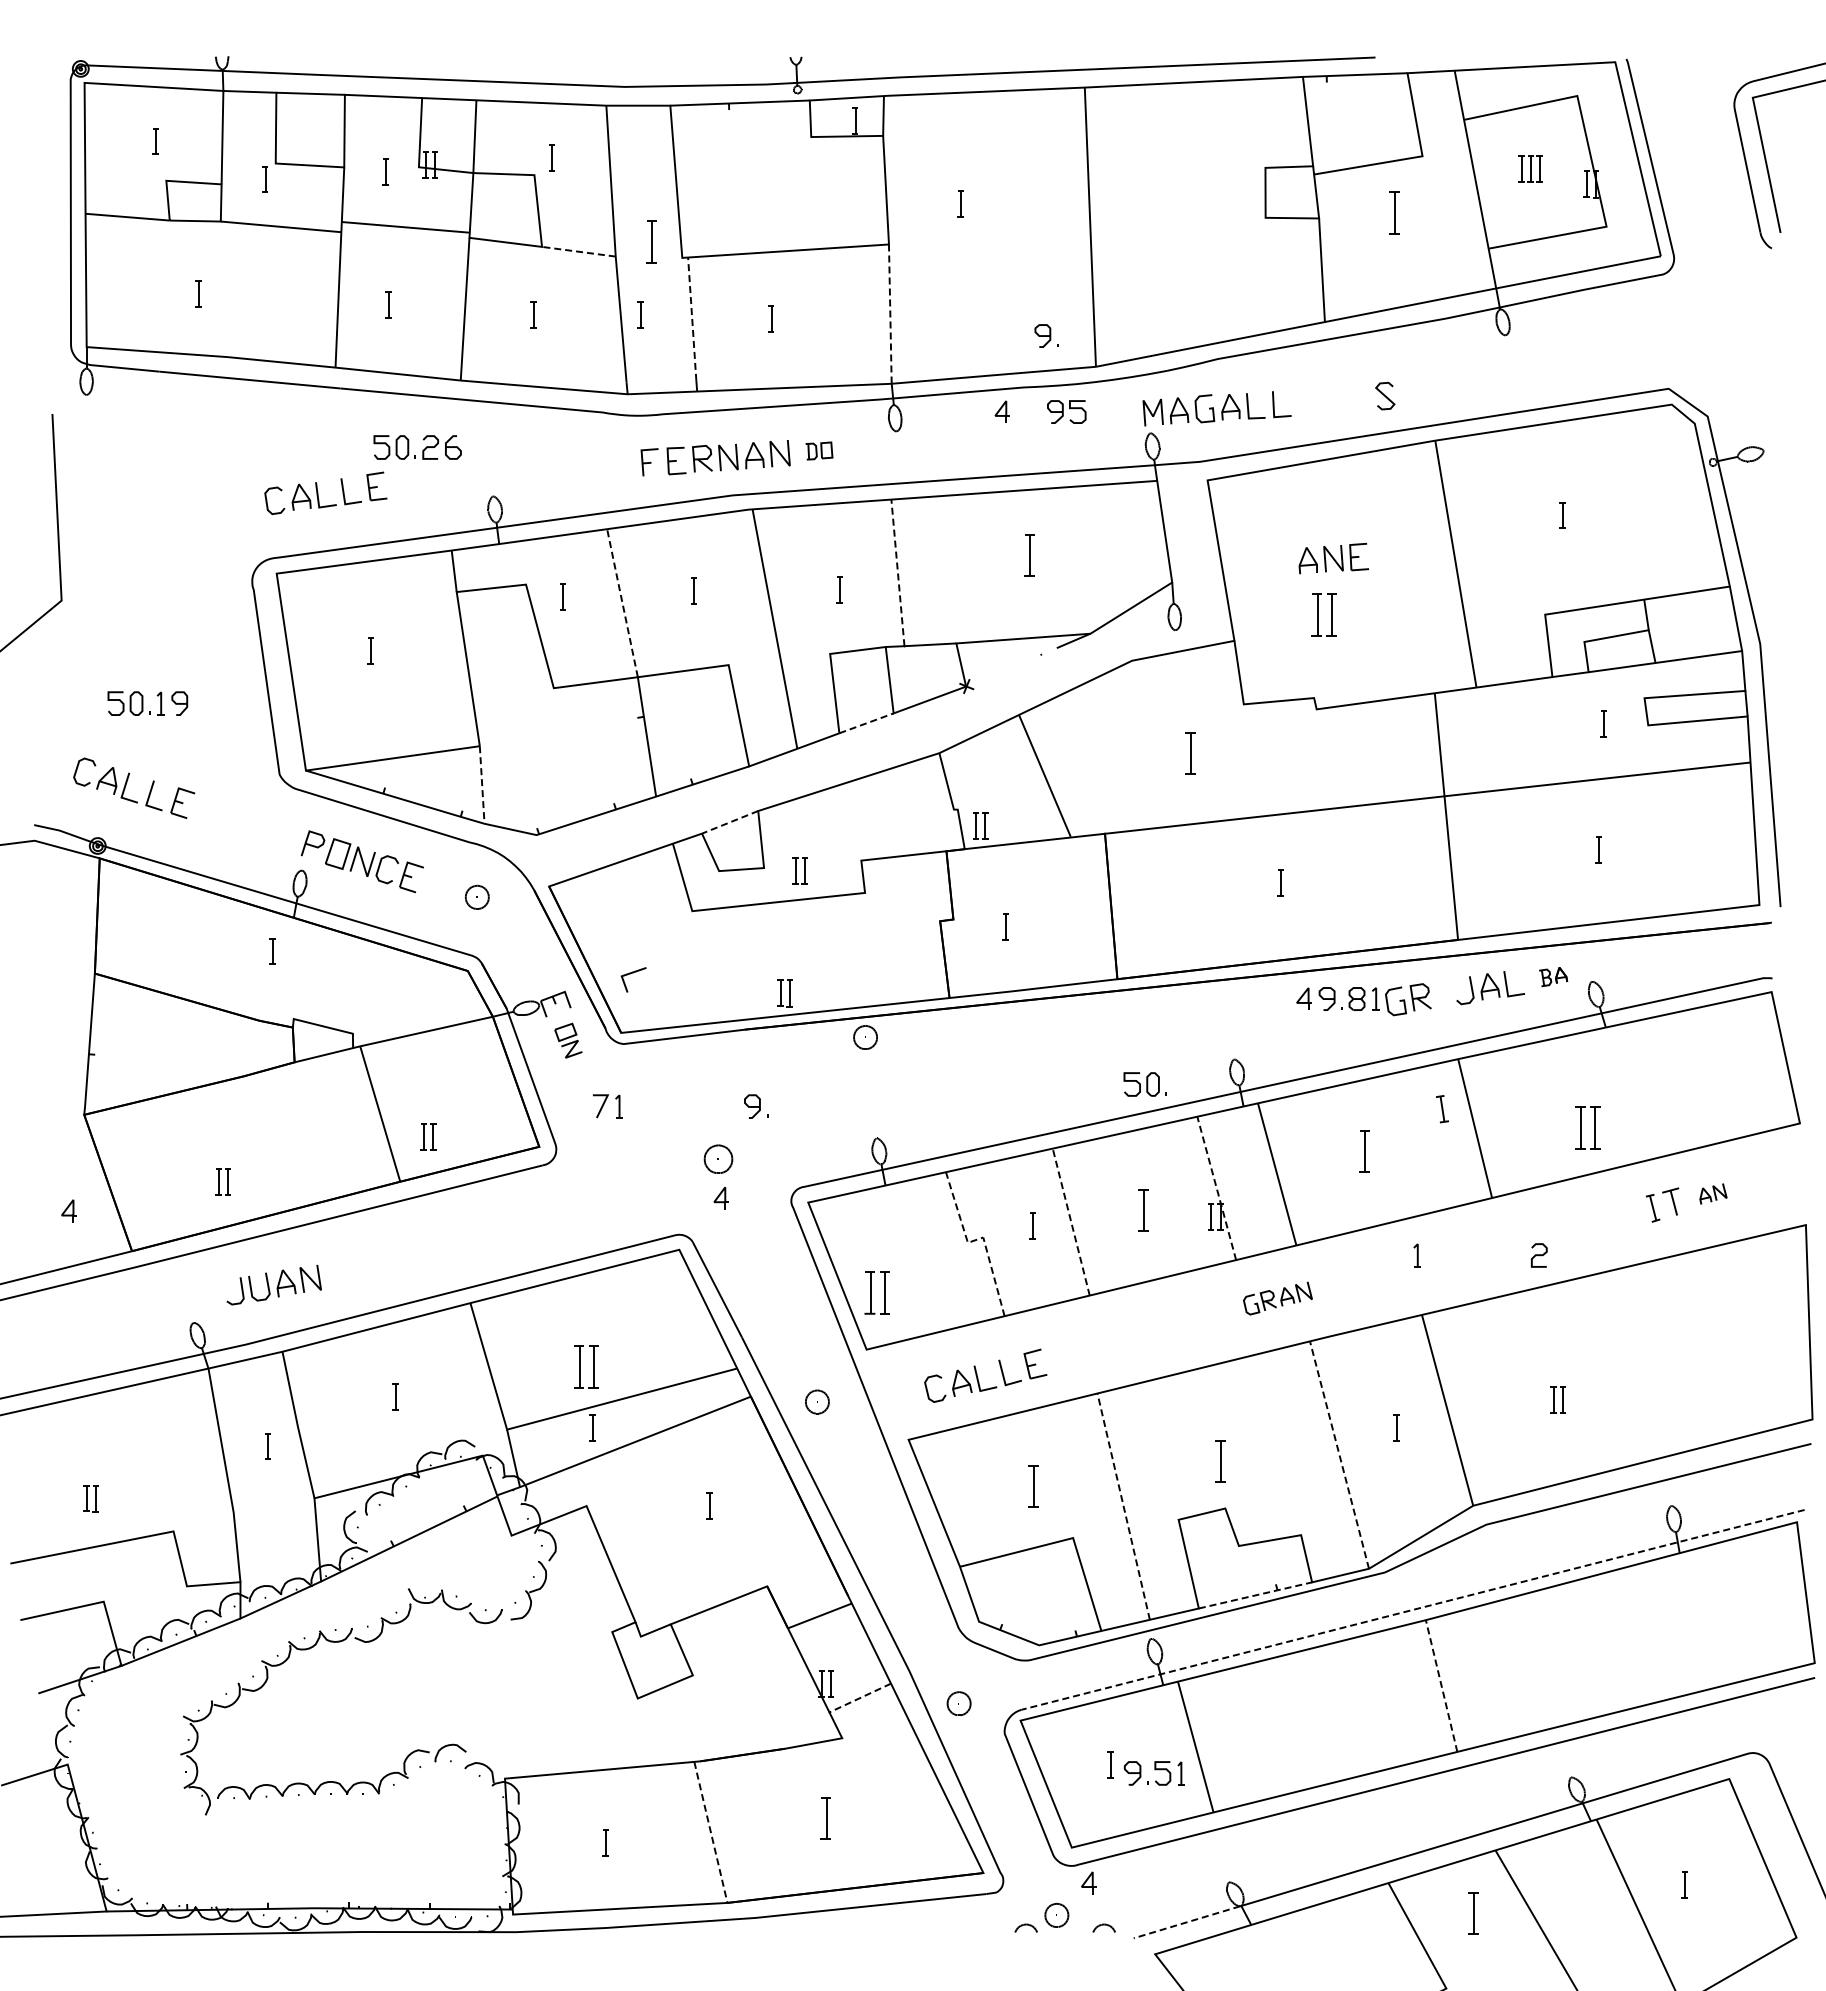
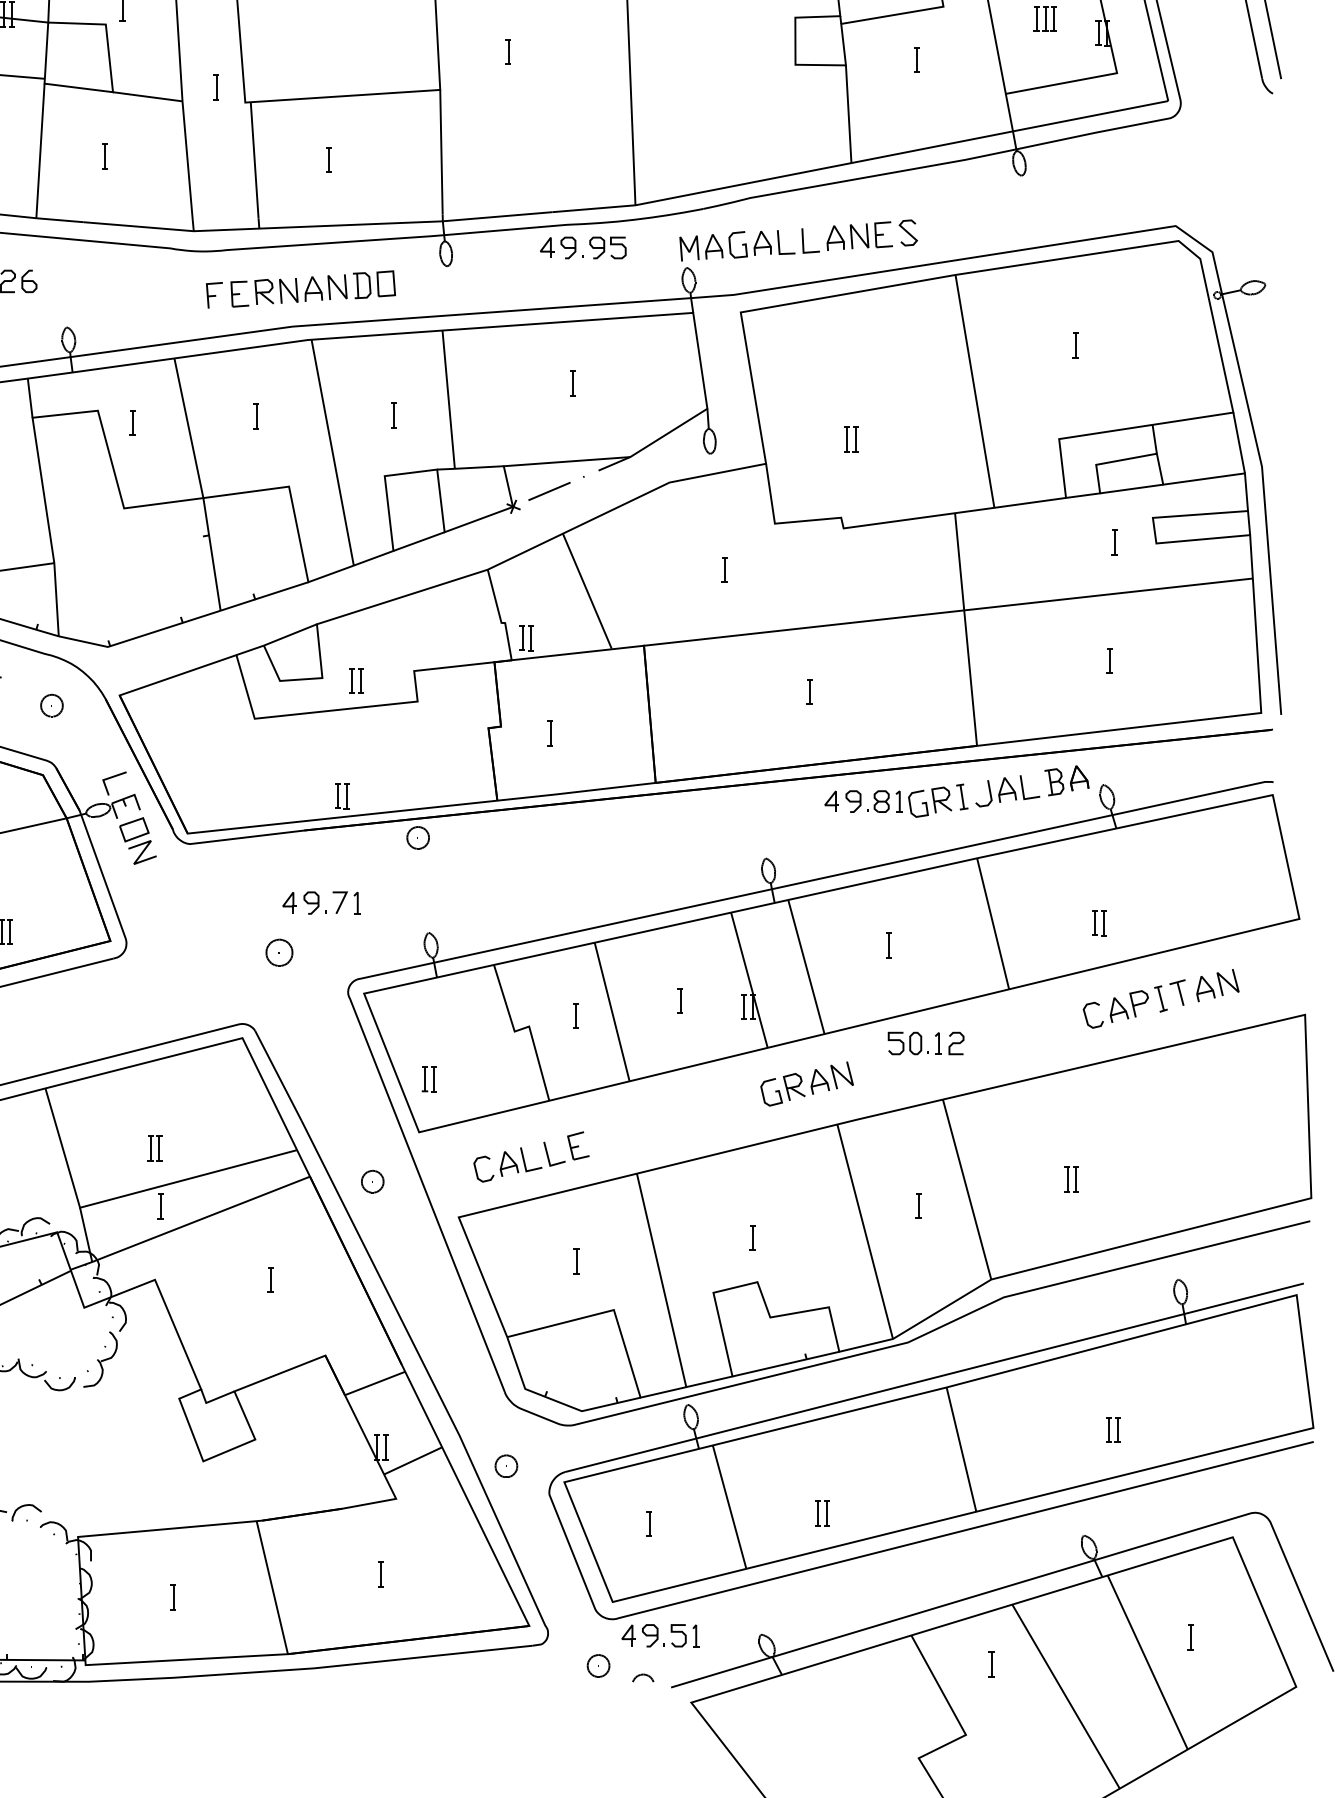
part: (1394, 212) -> (917, 59), size x0.62
part: (651, 241) -> (216, 87), size x0.62
line: (578, 251) -> (147, 96), dashed -> solid
line: (890, 311) -> (441, 153), dashed -> solid
part: (640, 314) -> (205, 155), removed
line: (692, 319) -> (254, 160), dashed -> solid
part: (1046, 335) -> (571, 247), moved
part: (819, 450) -> (374, 284), size x1.67
part: (1029, 555) -> (572, 383), size x0.62
part: (1333, 558) -> (859, 236), moved
line: (897, 572) -> (448, 399), dashed -> solid
line: (622, 603) -> (188, 428), dashed -> solid
part: (1324, 614) -> (851, 438), size x0.62
line: (1004, 670) -> (549, 491), added
line: (866, 723) -> (419, 541), dashed -> solid
part: (1190, 752) -> (724, 569), size x0.62
line: (482, 785) -> (56, 600), dashed -> solid
line: (729, 822) -> (289, 635), dashed -> solid
line: (630, 974) -> (111, 778), moved
part: (1553, 976) -> (1067, 780), size x1.67
part: (568, 1040) -> (137, 840), size x1.43
part: (1144, 1084) -> (907, 1043), moved
part: (607, 1106) -> (346, 902), moved
part: (1442, 1109) -> (962, 797), moved
part: (1587, 1127) -> (1099, 922), size x0.62
part: (1364, 1151) -> (888, 945), size x0.62
line: (1217, 1189) -> (750, 981), dashed -> solid
part: (1713, 1193) -> (1217, 985), size x1.67
part: (720, 1197) -> (288, 902), moved
part: (1143, 1209) -> (680, 1000), size x0.62
part: (1605, 1219) -> (1116, 1009), added
line: (1071, 1223) -> (612, 1013), dashed -> solid
line: (978, 1239) -> (524, 1028), dashed -> solid
curve: (1539, 1255) -> (956, 1043), moved
part: (877, 1293) -> (429, 1079), size x0.62
part: (1277, 1298) -> (806, 1084), size x1.43
part: (586, 1366) -> (154, 1148), size x0.62
line: (1339, 1454) -> (865, 1231), dashed -> solid
part: (1219, 1461) -> (751, 1237), size x0.62
part: (1033, 1486) -> (576, 1261), size x0.62
line: (1123, 1507) -> (661, 1281), dashed -> solid
line: (1256, 1595) -> (786, 1364), dashed -> solid
line: (1412, 1610) -> (934, 1378), dashed -> solid
part: (1602, 1664) -> (1113, 1429), added
line: (1441, 1687) -> (961, 1450), dashed -> solid
line: (859, 1698) -> (412, 1461), dashed -> solid
part: (1293, 1753) -> (821, 1513), added
part: (1153, 1773) -> (669, 1635), moved
part: (826, 1818) -> (381, 1574), size x0.62
line: (711, 1832) -> (272, 1587), dashed -> solid
part: (1473, 1913) -> (991, 1664), size x0.62
line: (1186, 1922) -> (720, 1672), dashed -> solid
part: (1025, 1927) -> (569, 1677), removed

